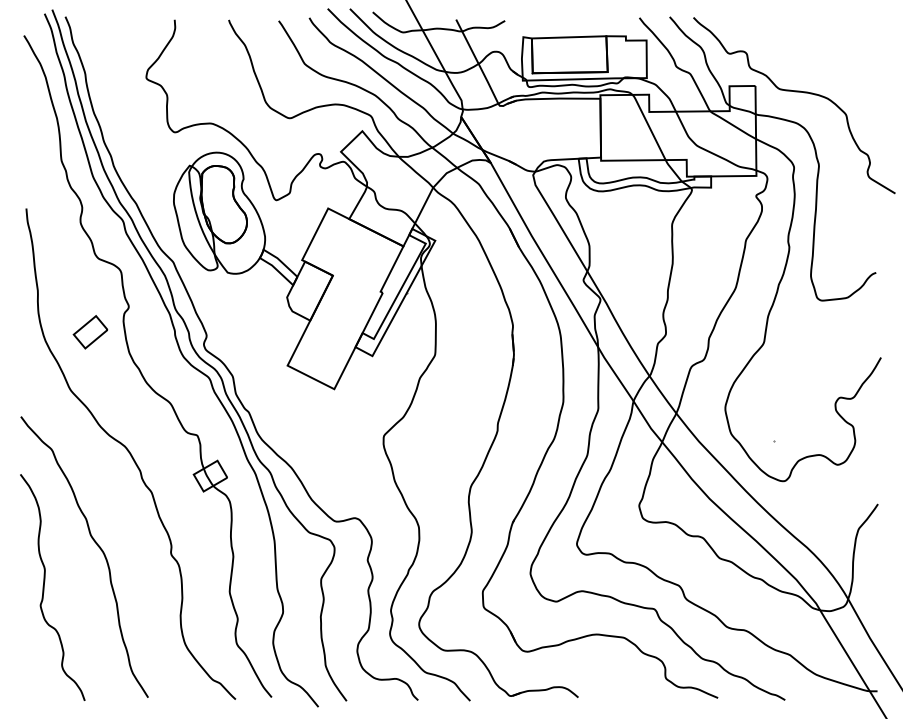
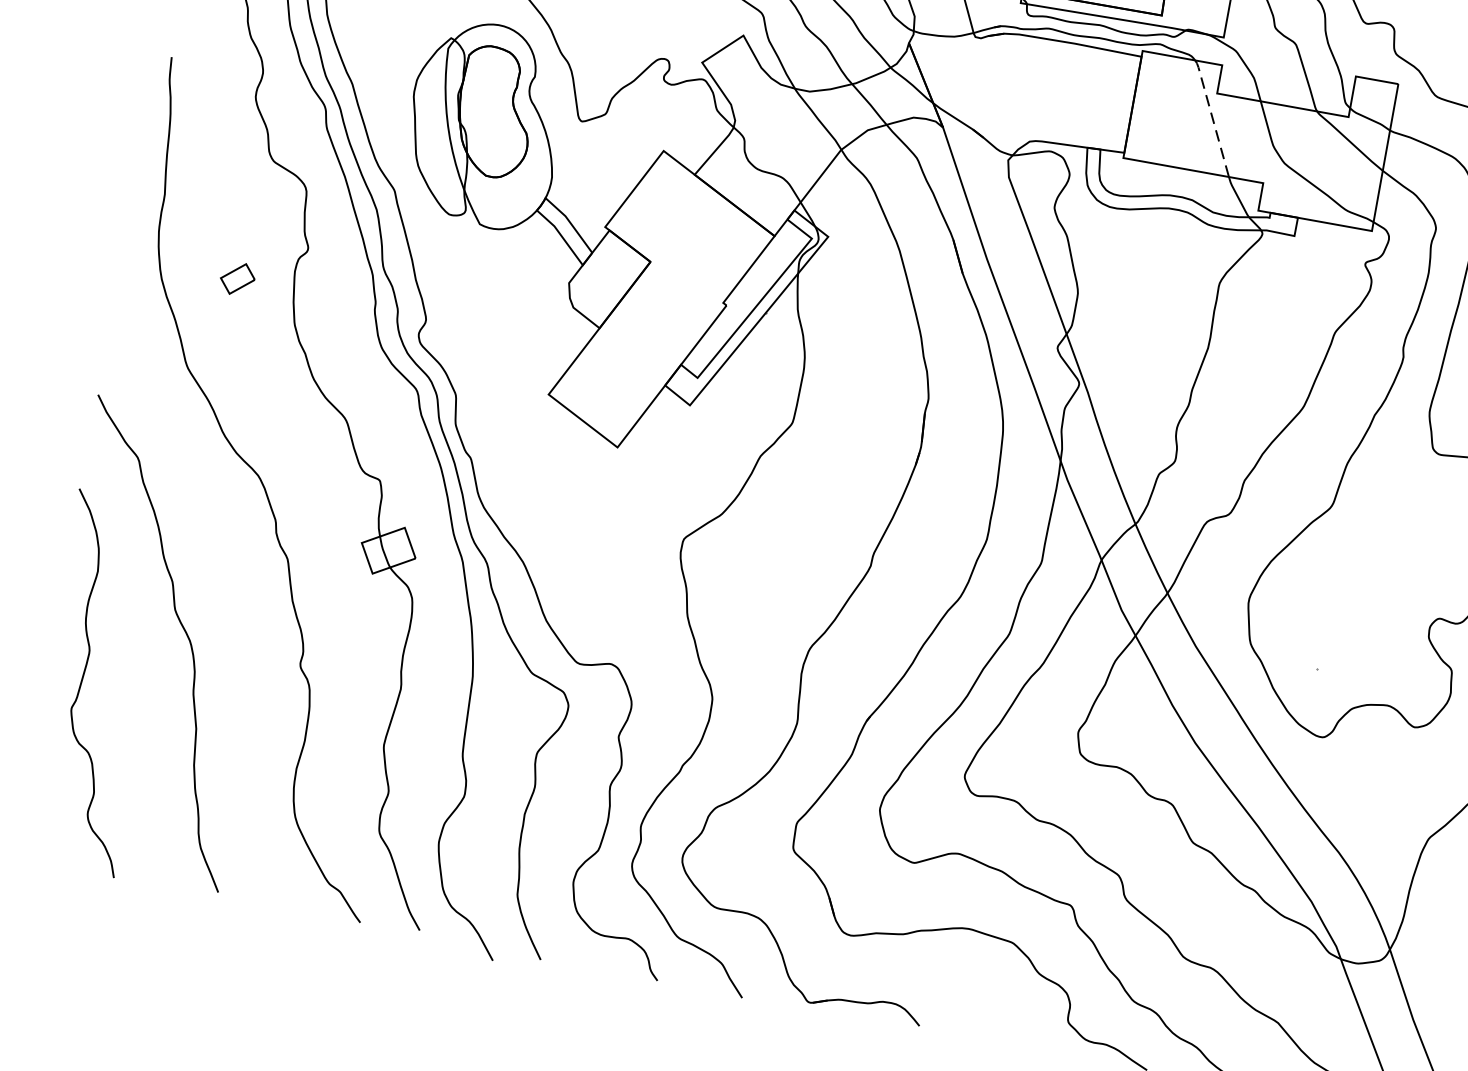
line: (648, 126) -> (1211, 116), solid -> dashed
part: (90, 332) -> (237, 279), size x0.6

